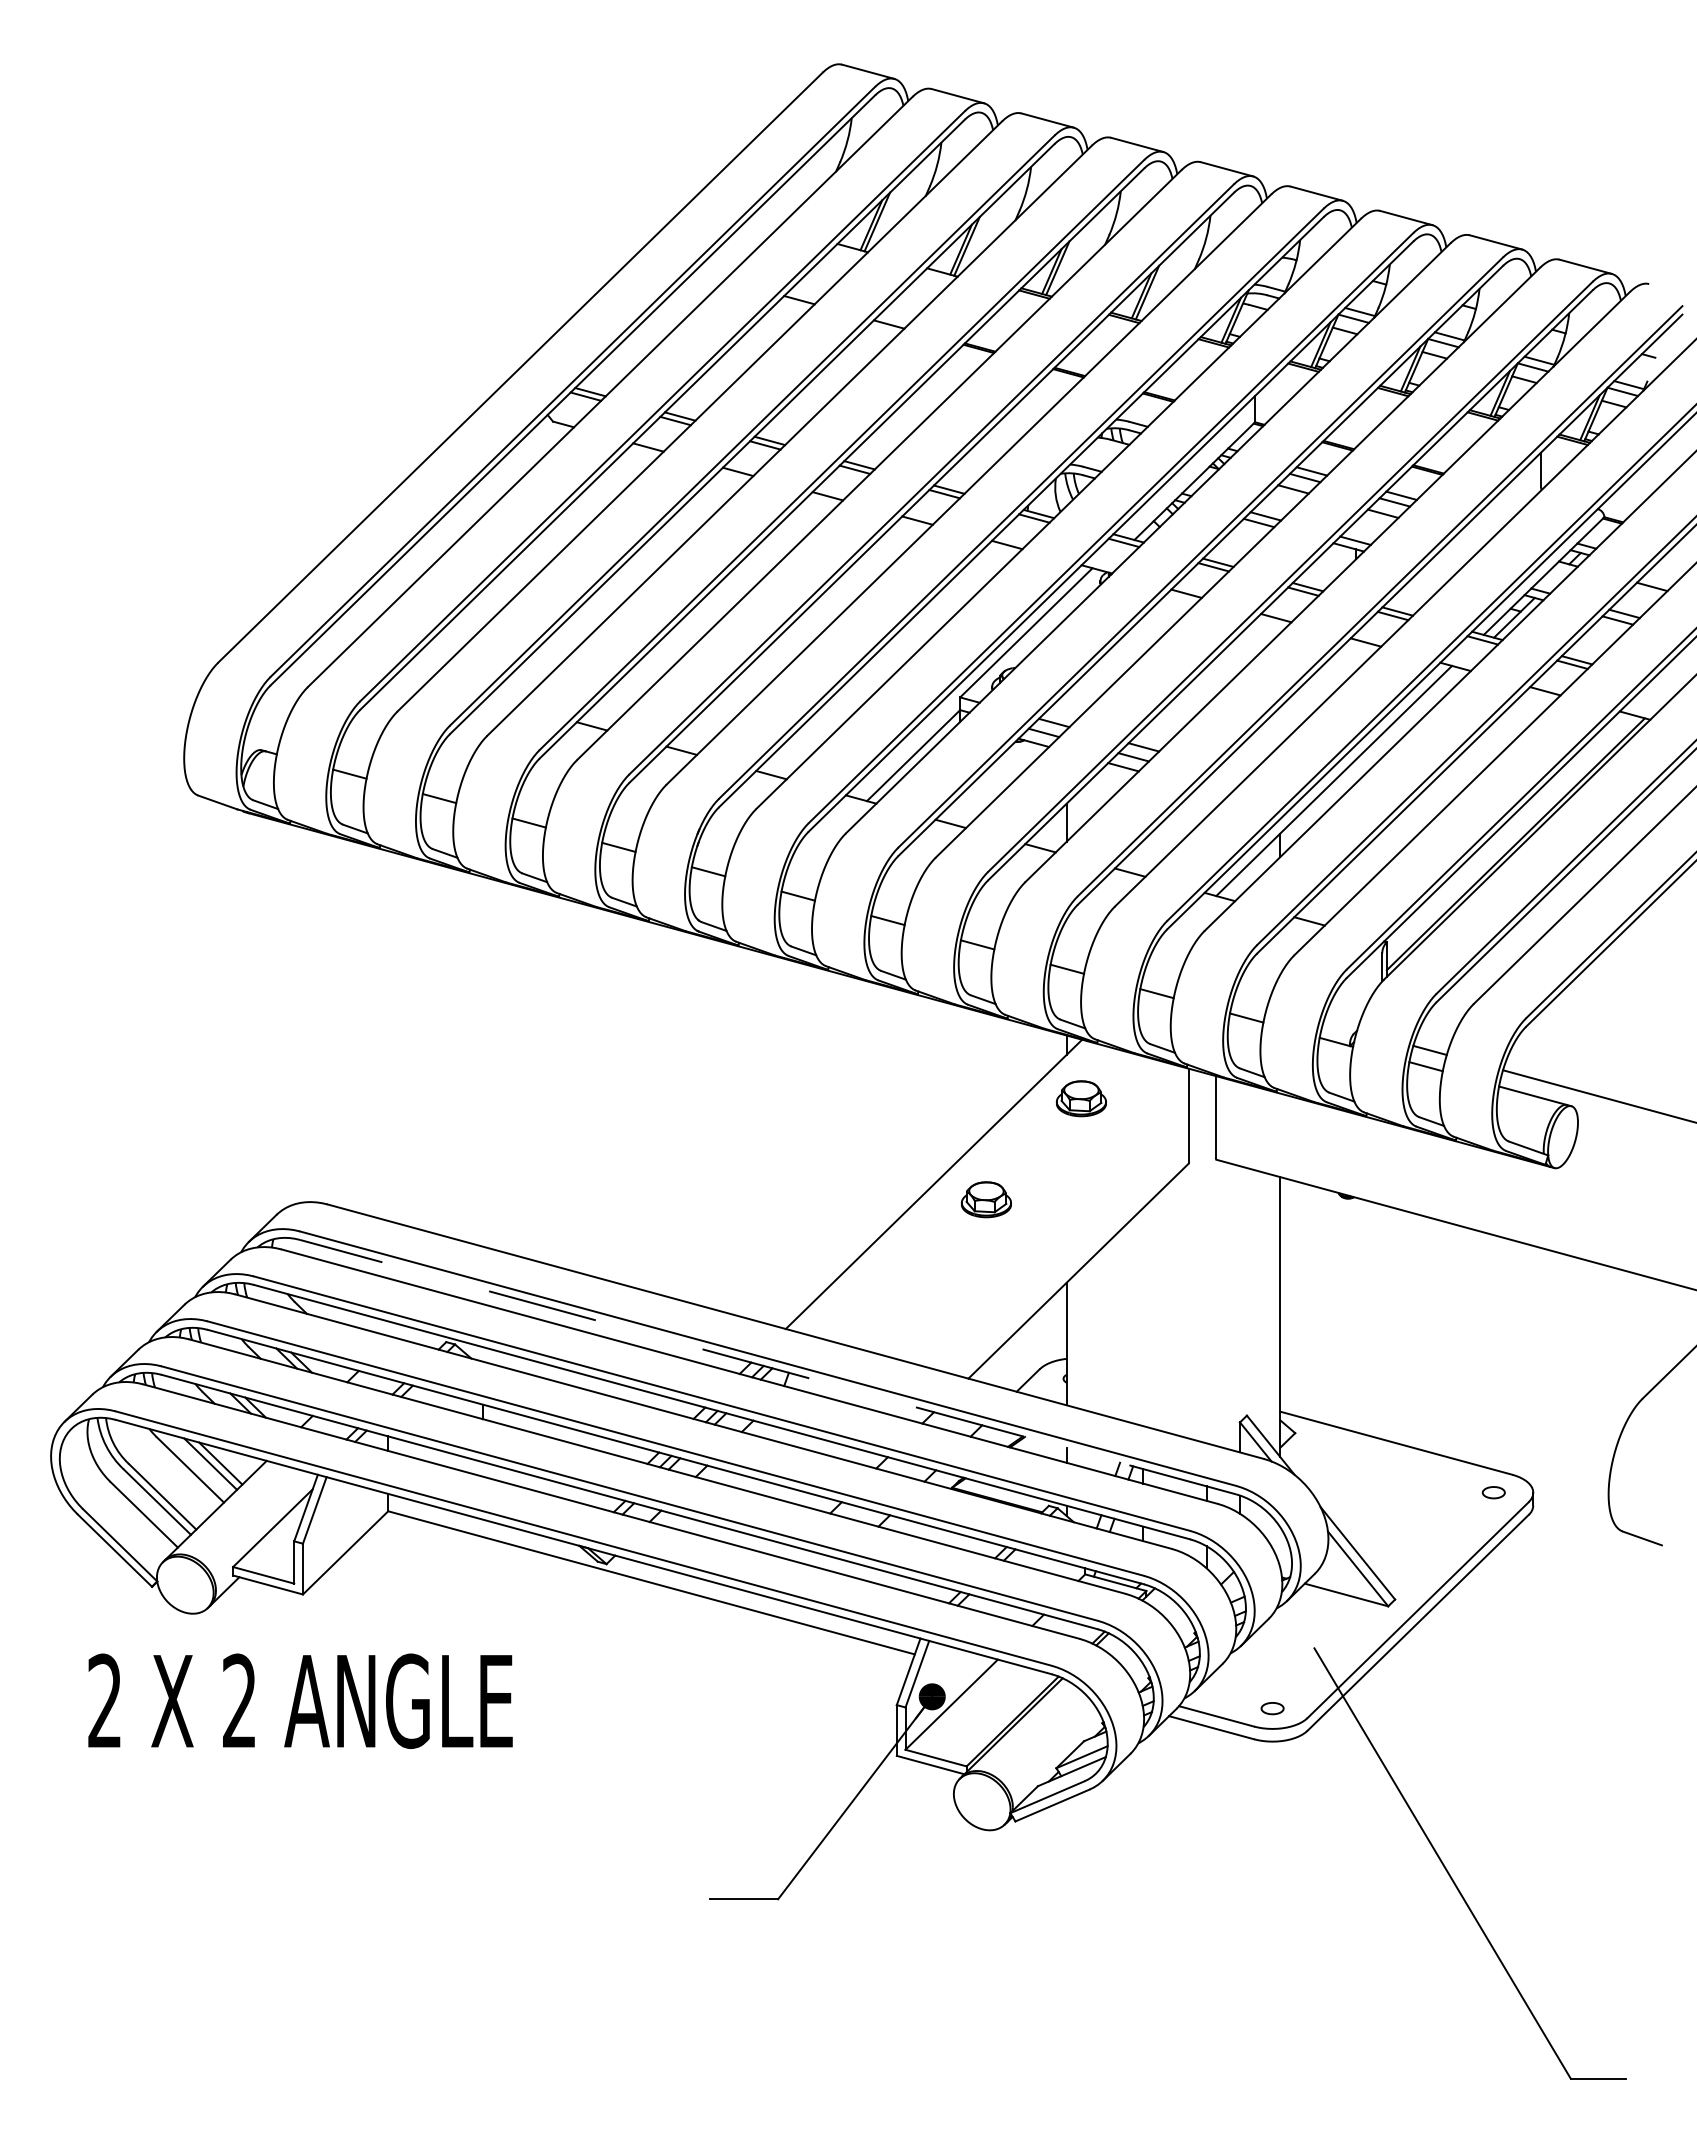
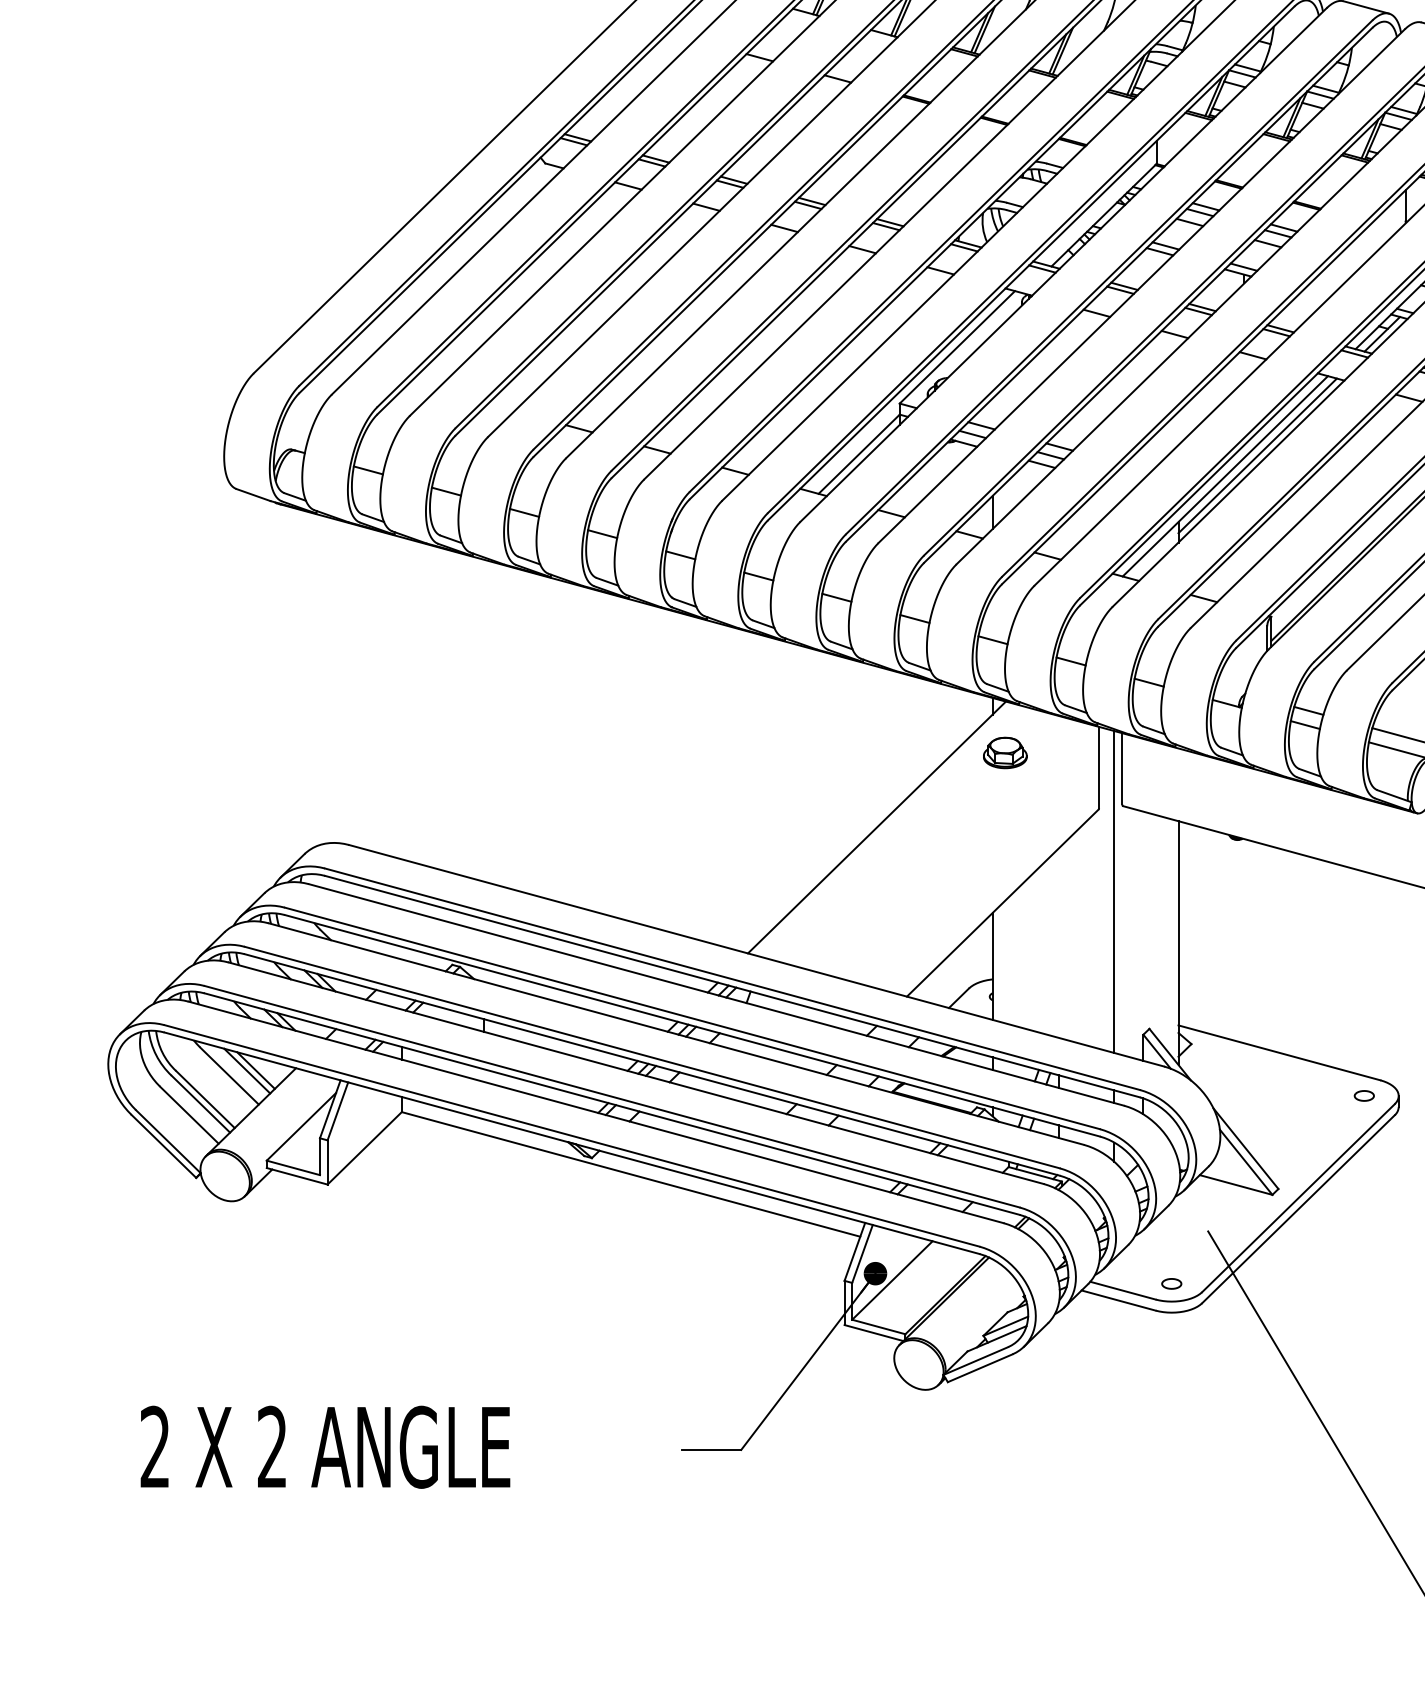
line: (1371, 757) -> (1257, 455), added
part: (985, 1199) -> (921, 840), removed
line: (1206, 1258) -> (1114, 892), added
line: (767, 1367) -> (732, 986), dashed -> solid
text: (300, 1700) -> (325, 1446), moved

